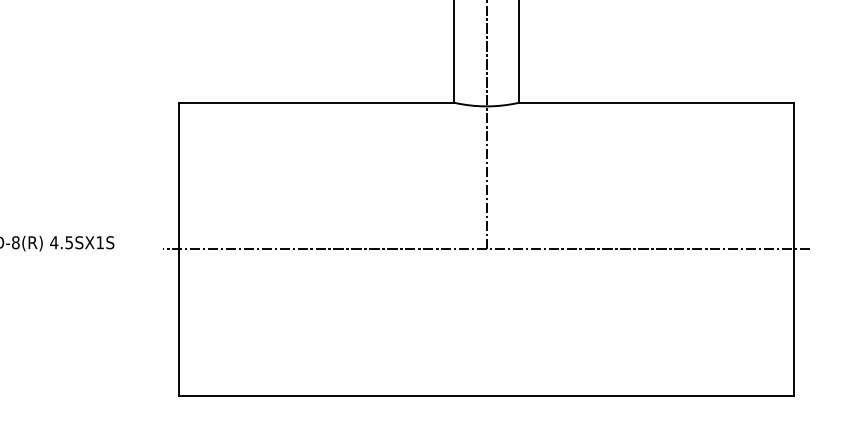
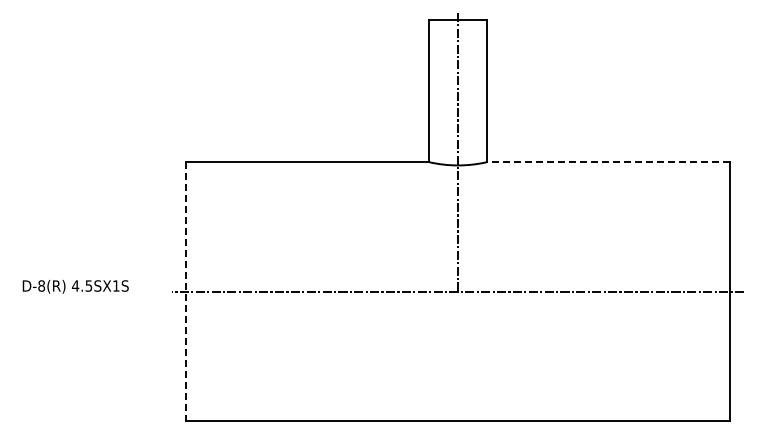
line: (656, 103) -> (608, 162), solid -> dashed
line: (179, 250) -> (186, 292), solid -> dashed

